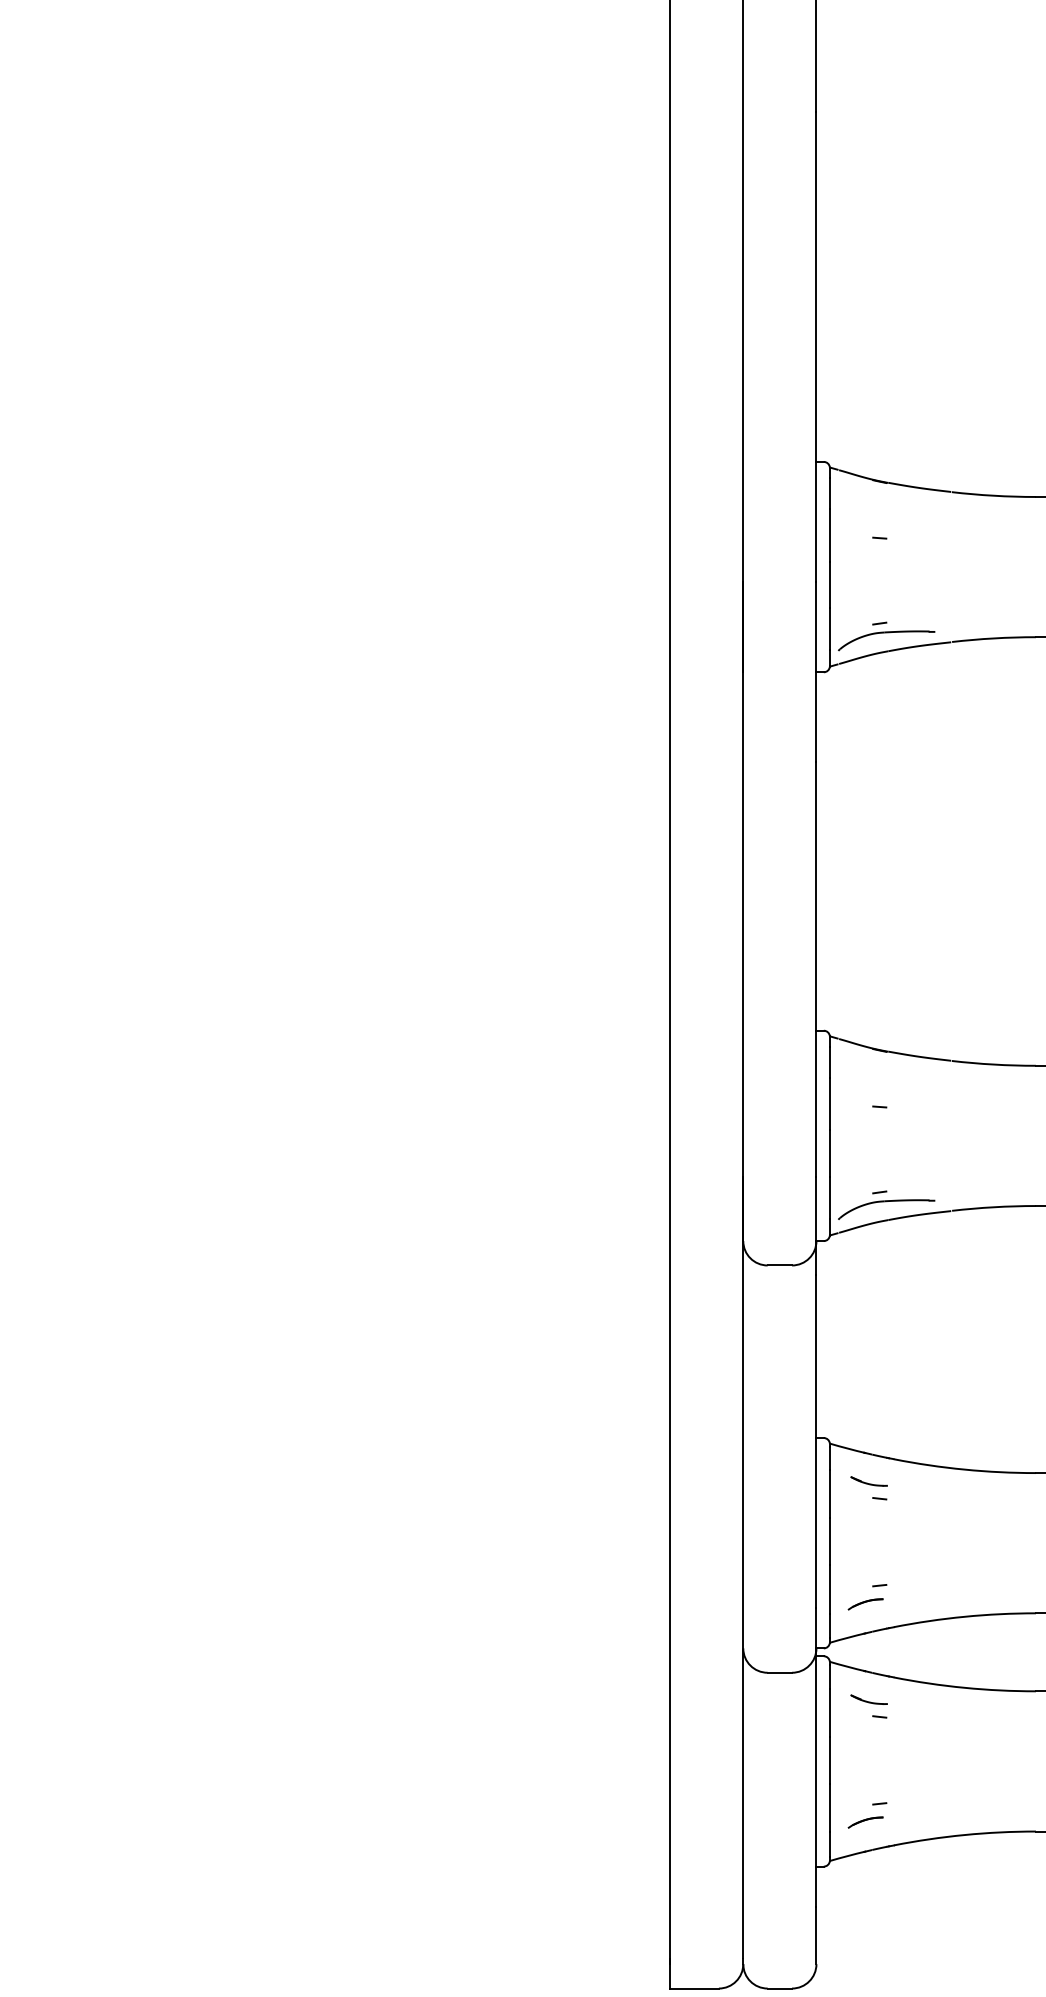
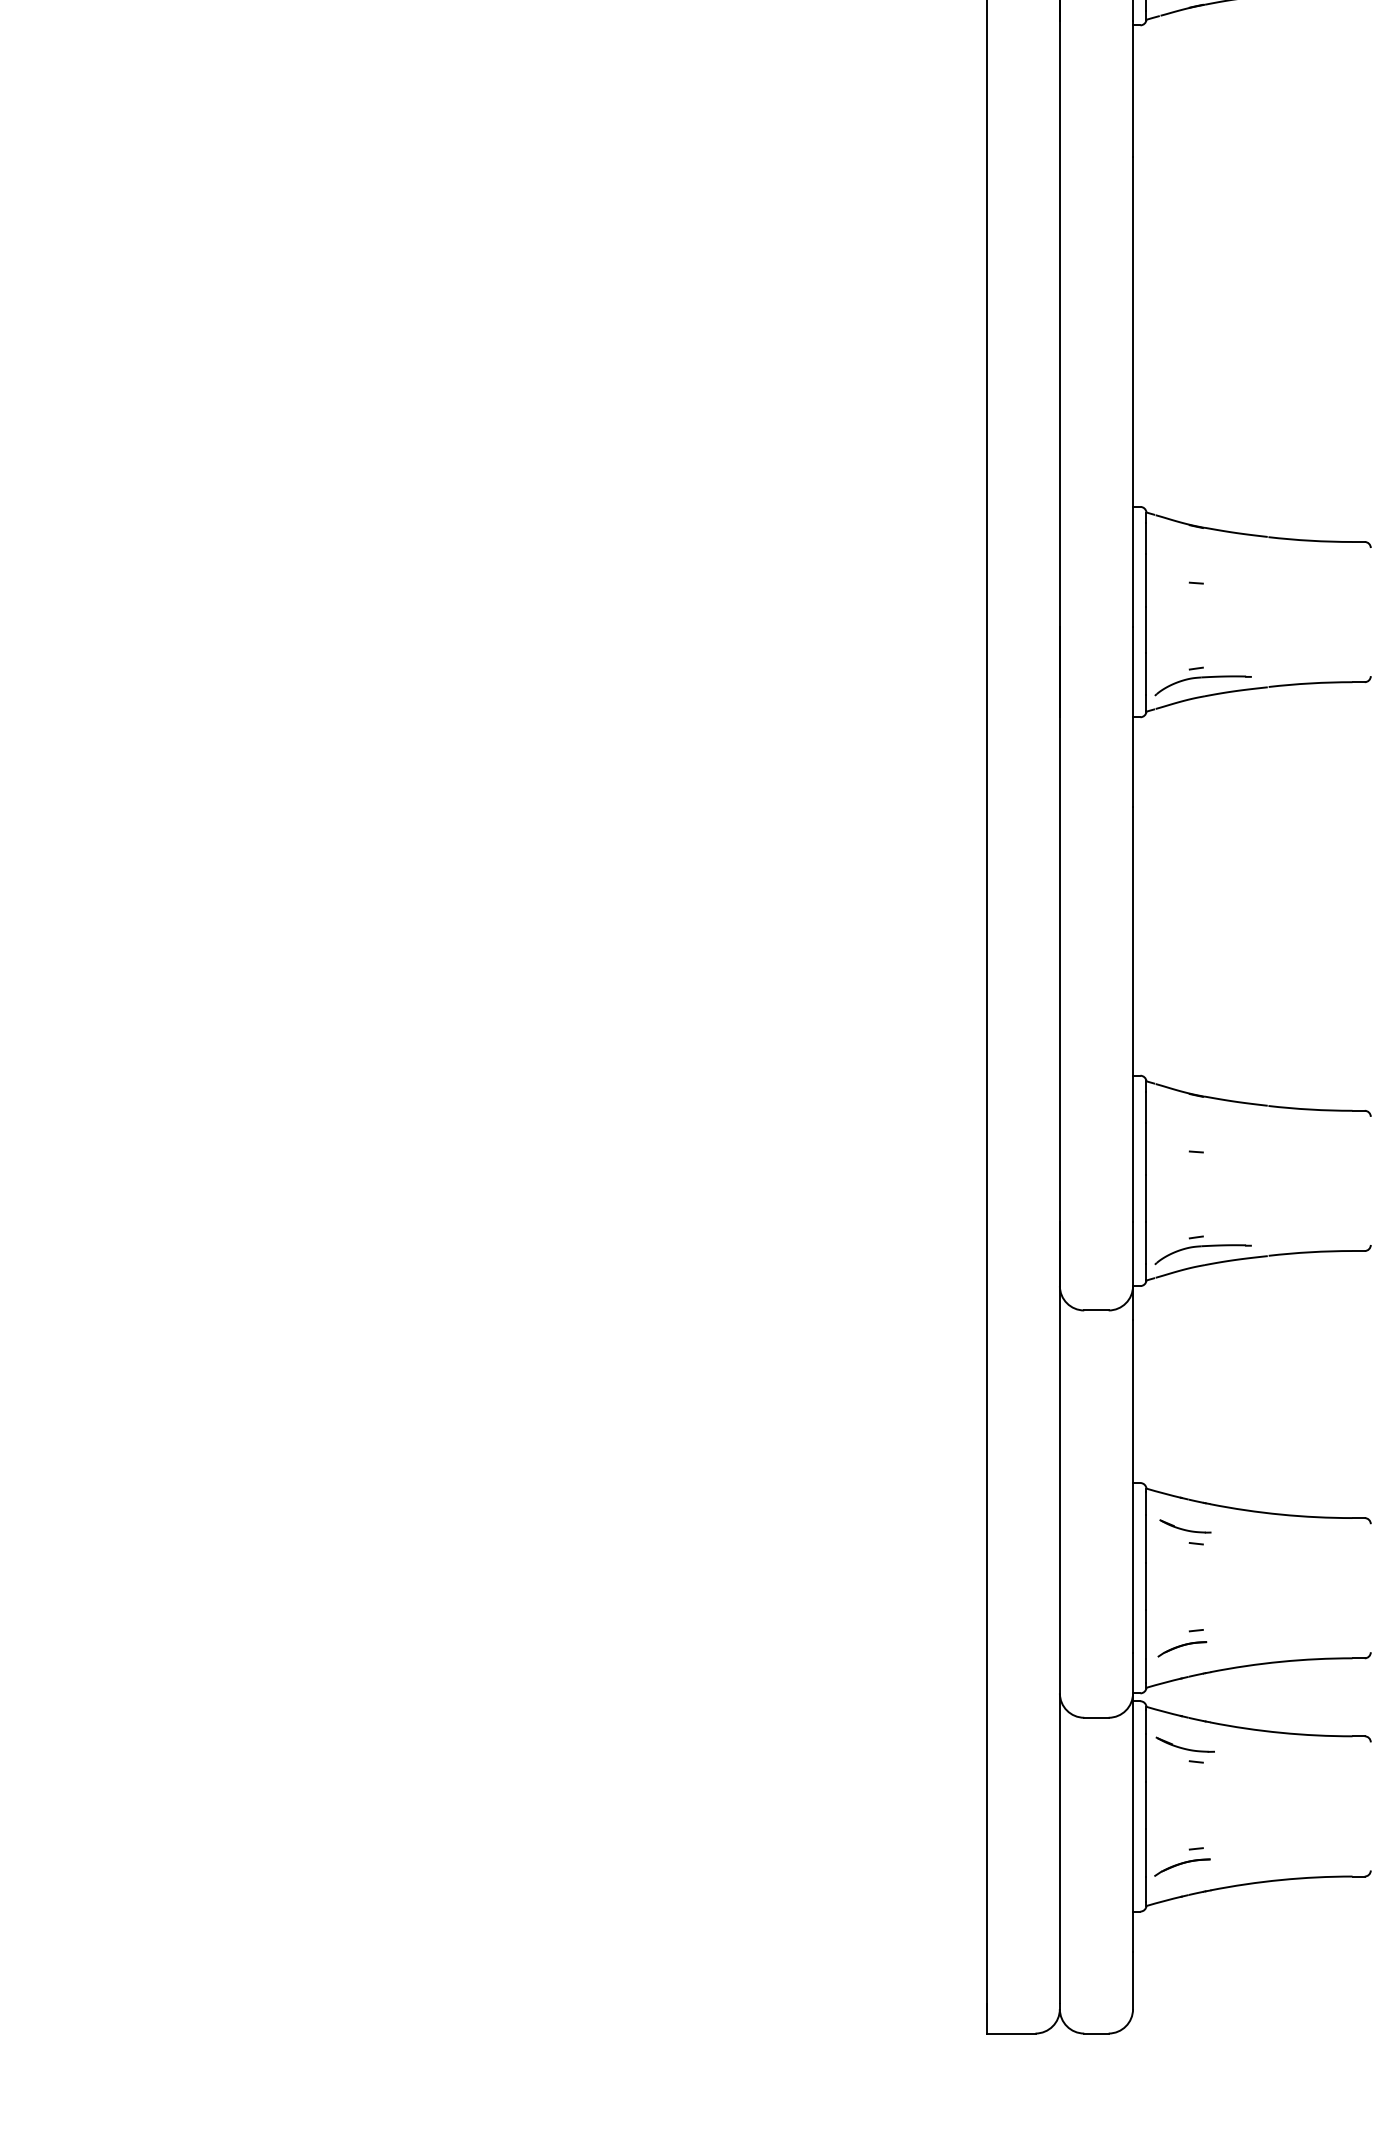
part: (868, 1481) -> (1185, 1526), size x1.4
part: (865, 1604) -> (1182, 1649), size x1.4
part: (868, 1699) -> (1185, 1744), size x1.6
part: (865, 1822) -> (1182, 1867), size x1.6

